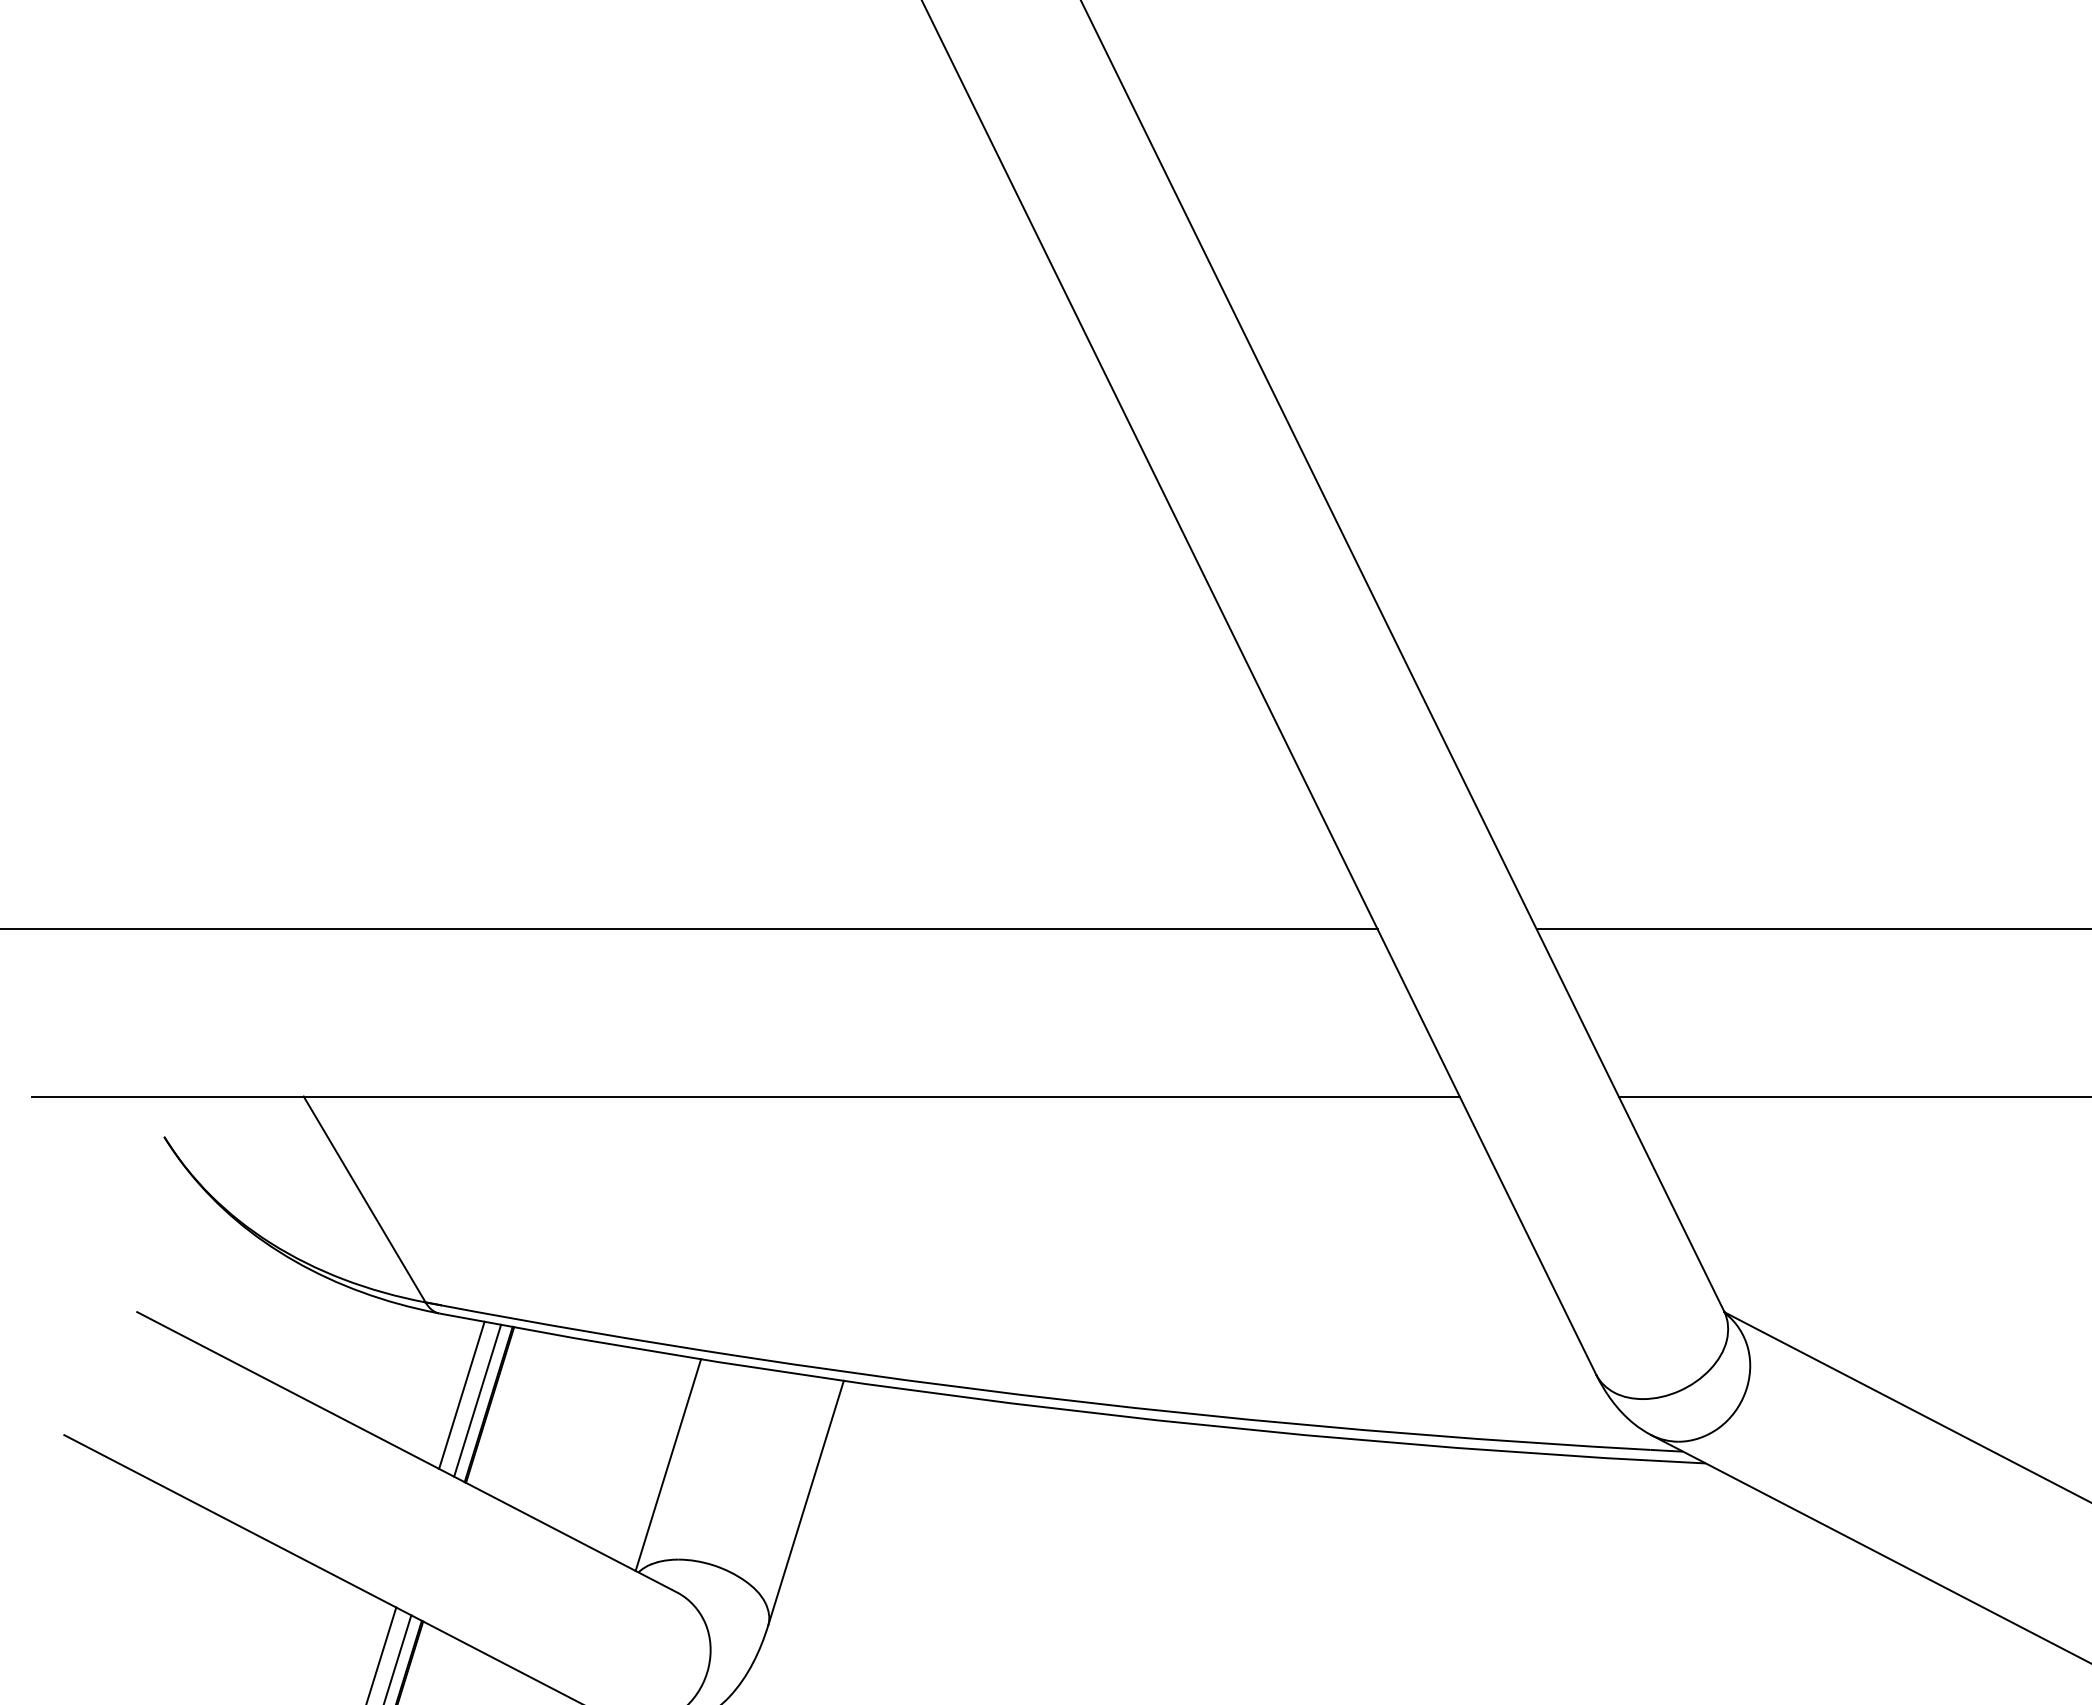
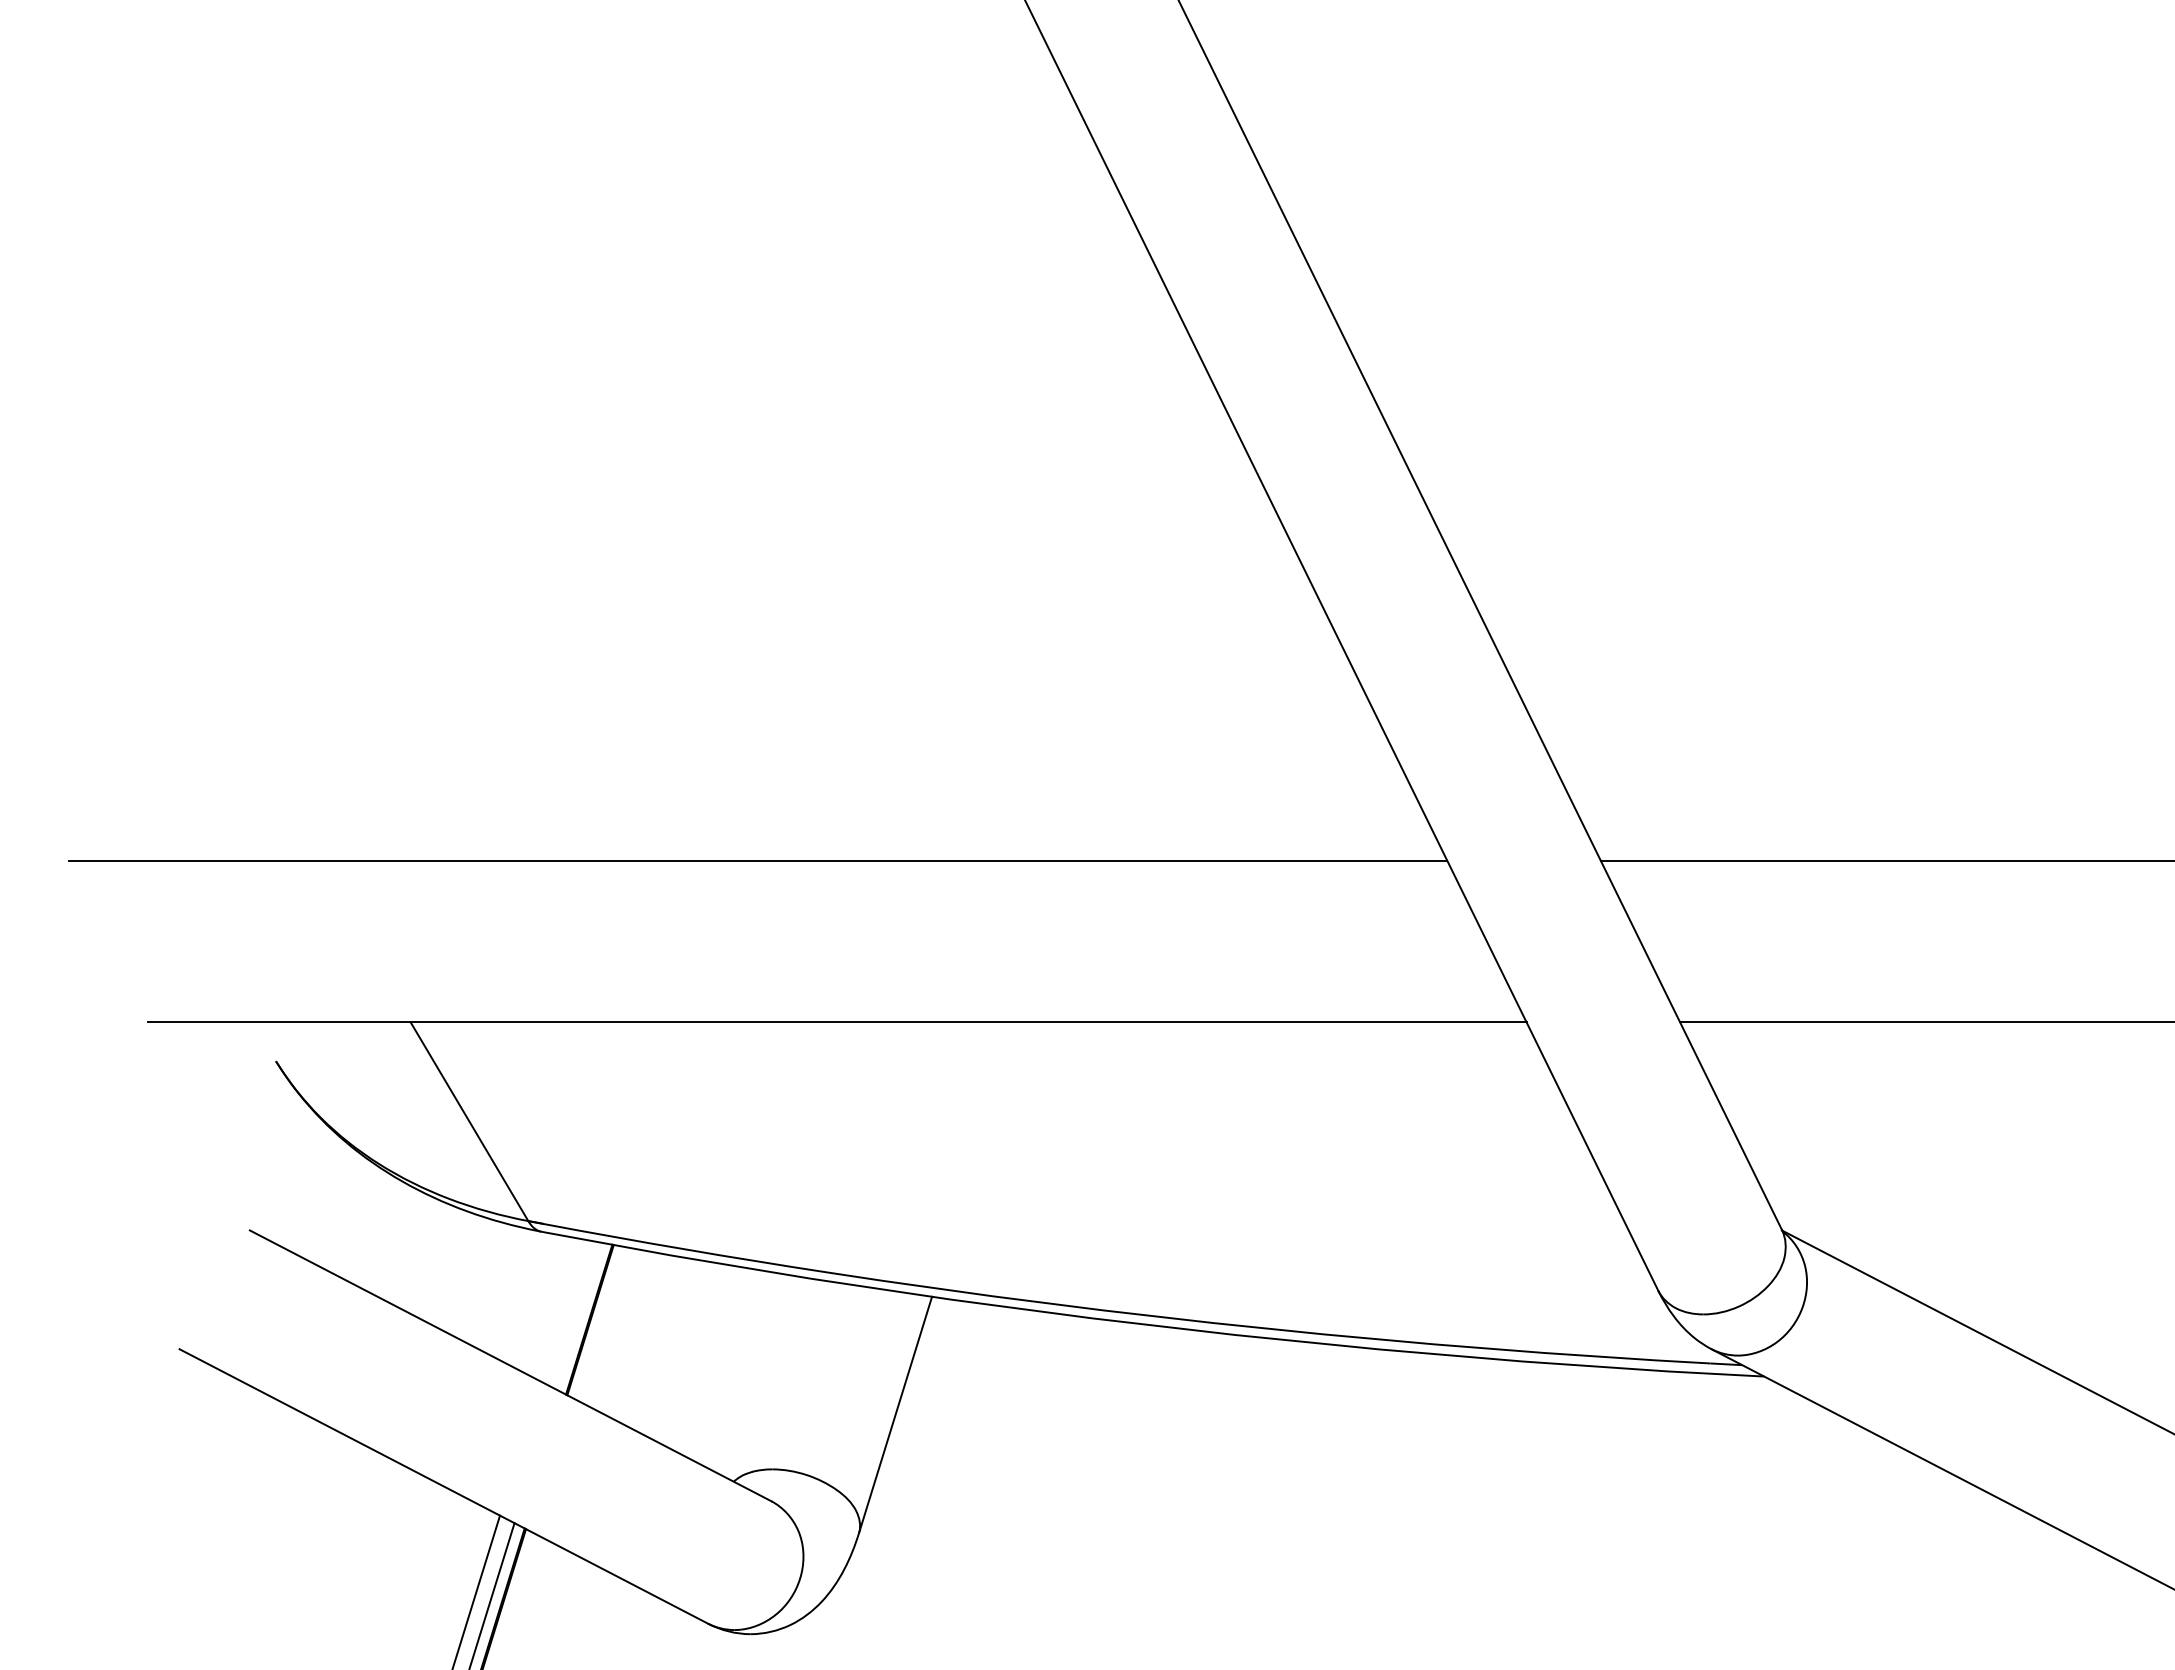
line: (462, 1395) -> (563, 1310), removed
line: (477, 1400) -> (578, 1315), removed
line: (668, 1464) -> (762, 1377), removed

